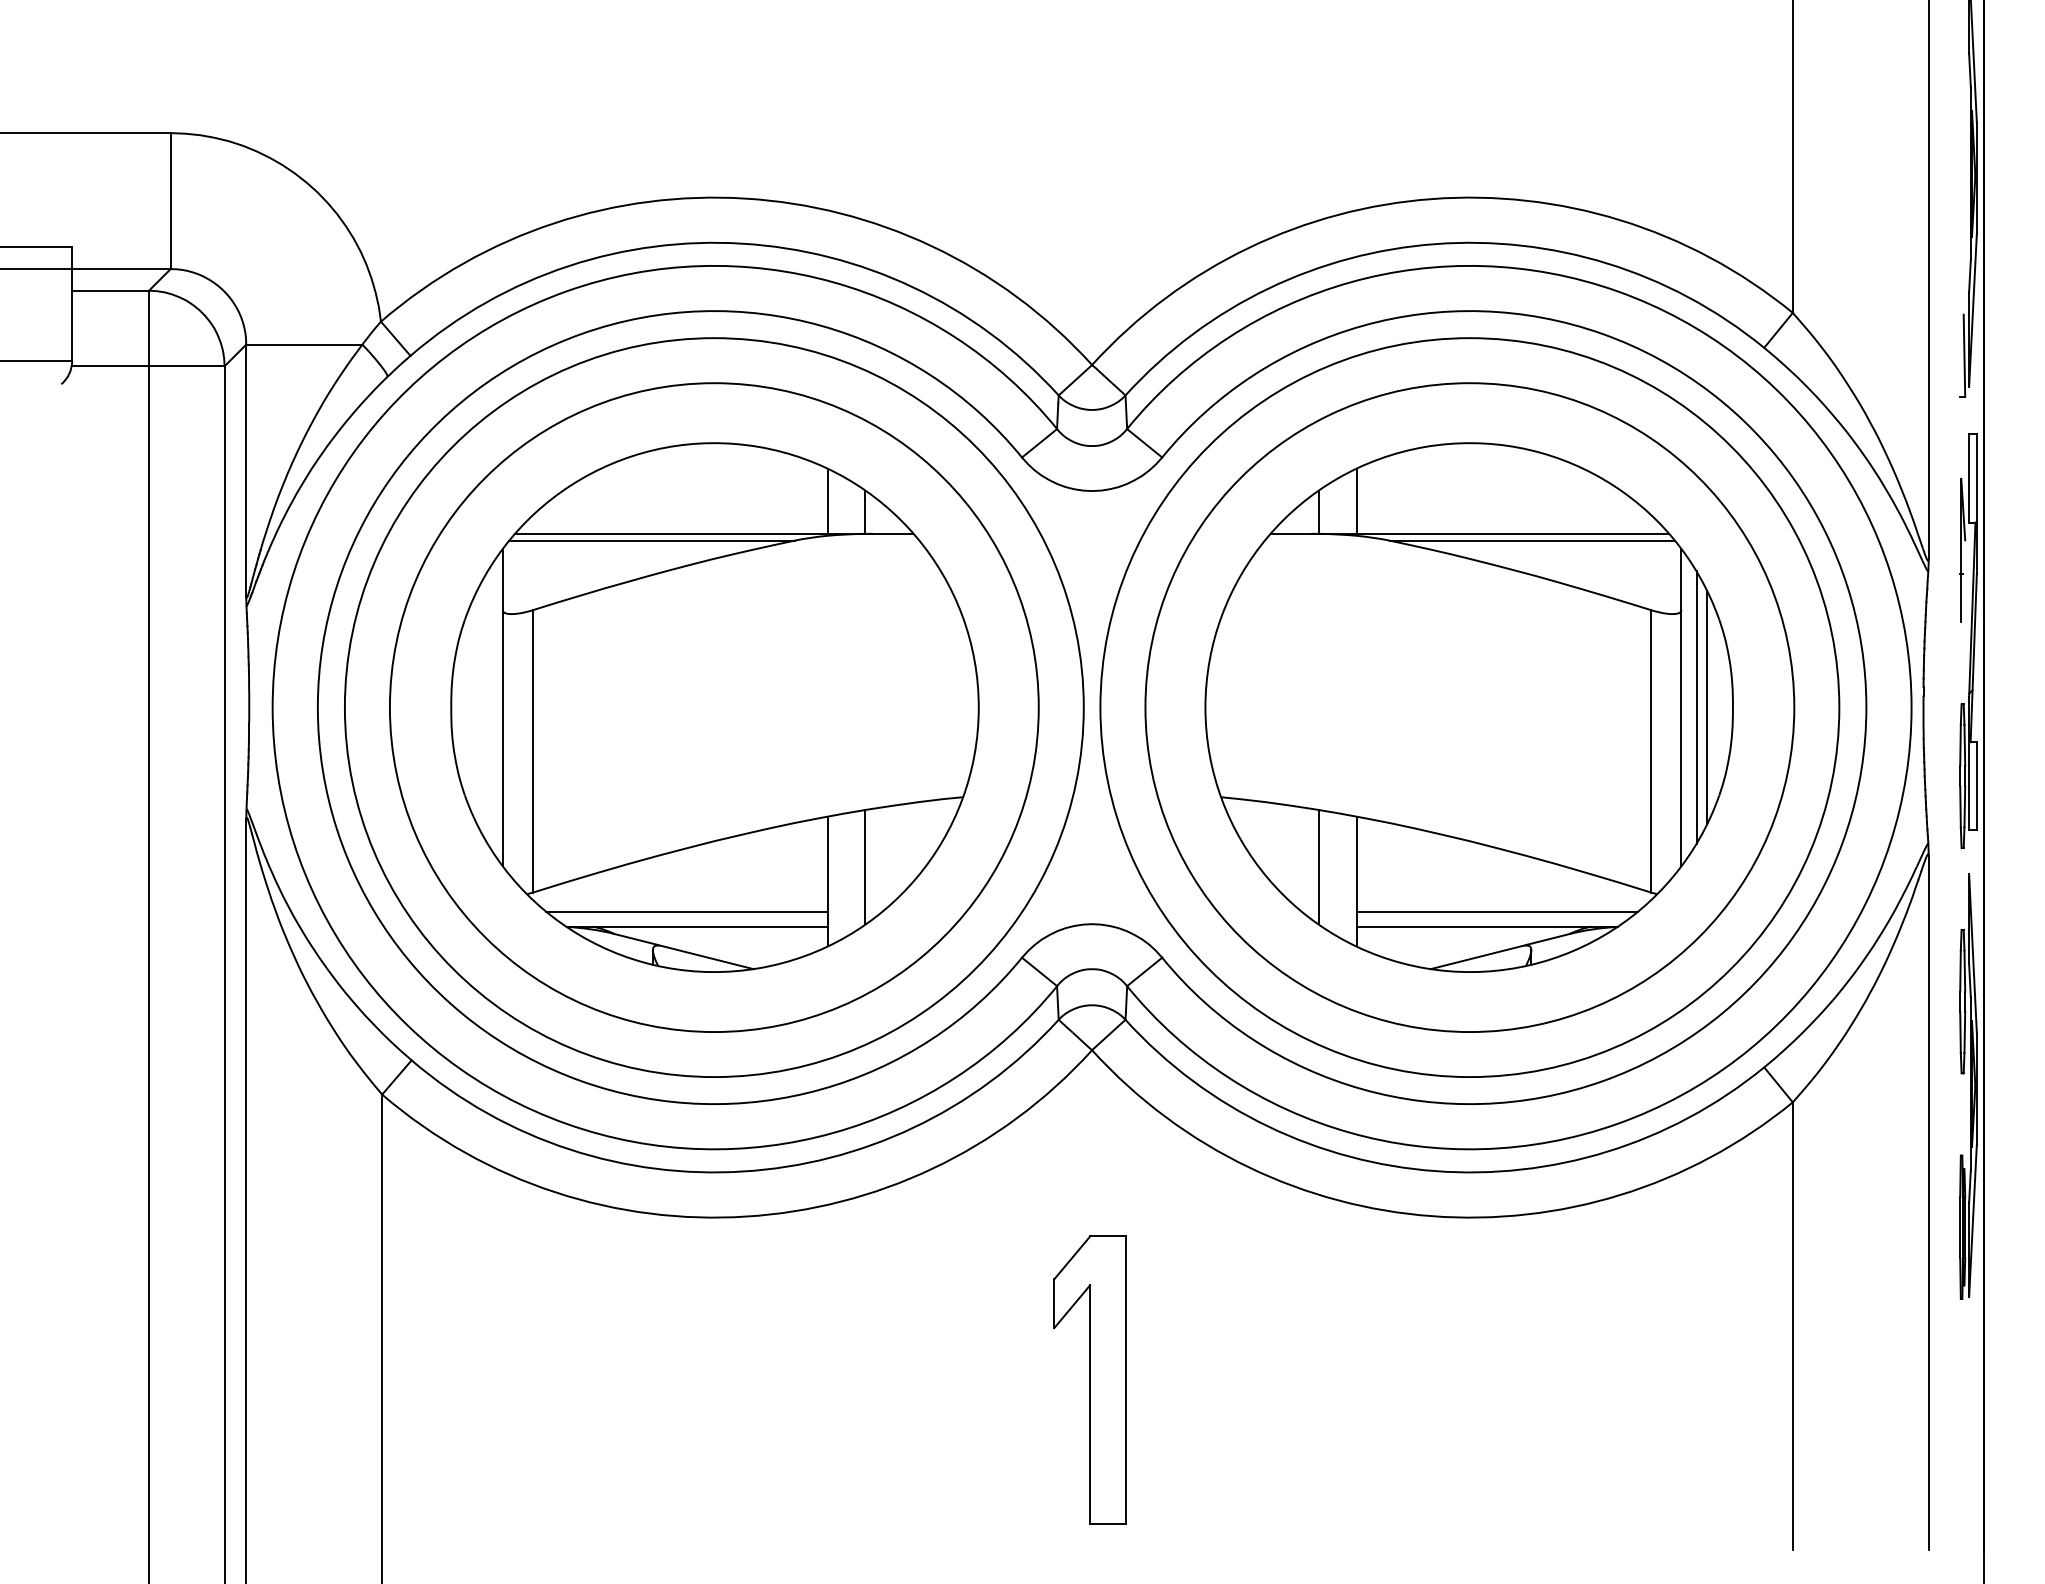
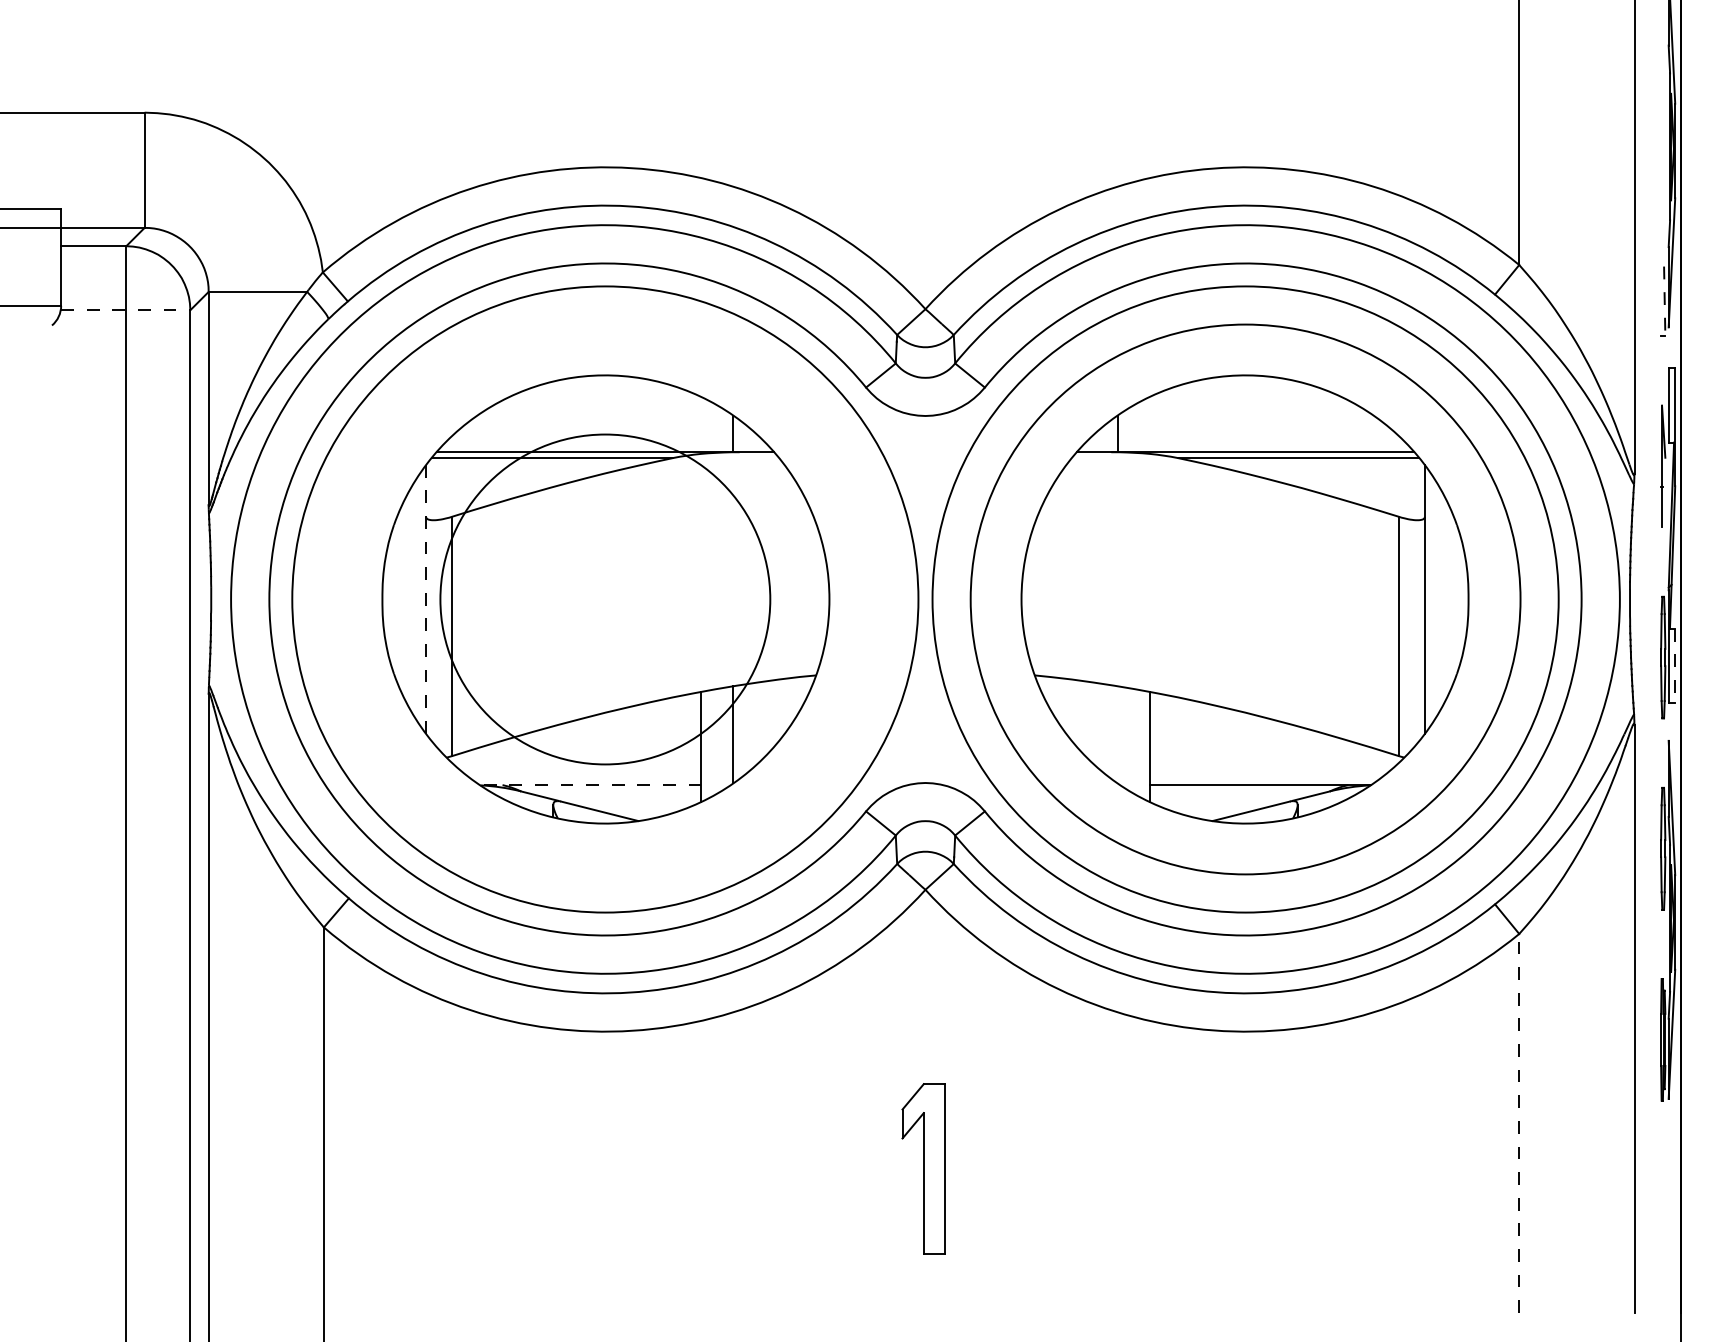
line: (1964, 356) -> (1664, 301), solid -> dashed
line: (148, 366) -> (125, 310), solid -> dashed
line: (827, 501) -> (701, 424), removed
line: (1356, 501) -> (1149, 424), removed
line: (502, 707) -> (425, 599), solid -> dashed
circle: (713, 707) -> (604, 599), size x0.6
line: (1696, 707) -> (1437, 599), removed
line: (1707, 707) -> (1446, 599), removed
line: (1976, 786) -> (1674, 666), solid -> dashed
line: (1318, 866) -> (1117, 734), removed
line: (686, 911) -> (581, 772), removed
line: (1497, 911) -> (1269, 772), removed
line: (697, 926) -> (591, 784), solid -> dashed
line: (1792, 1325) -> (1518, 1123), solid -> dashed
part: (1089, 1379) -> (923, 1168), size x0.7

